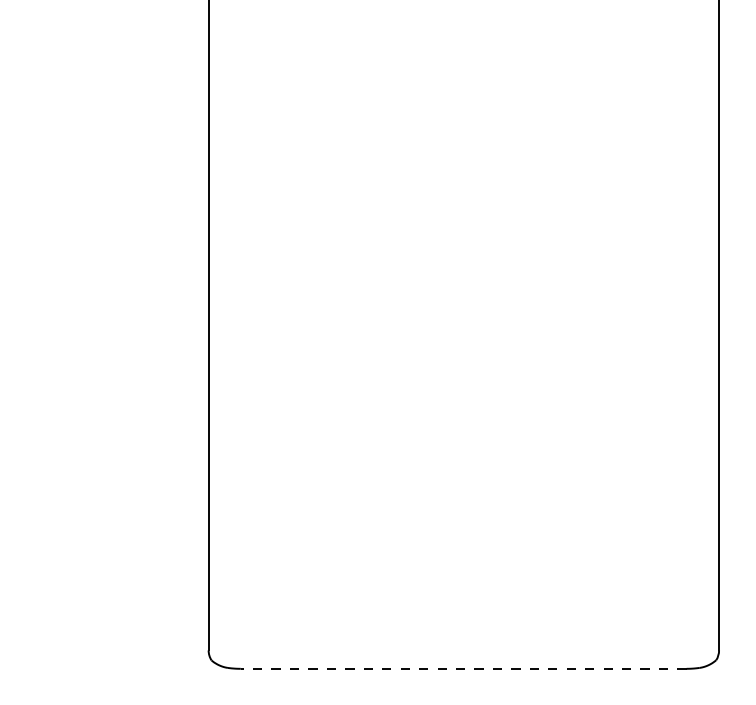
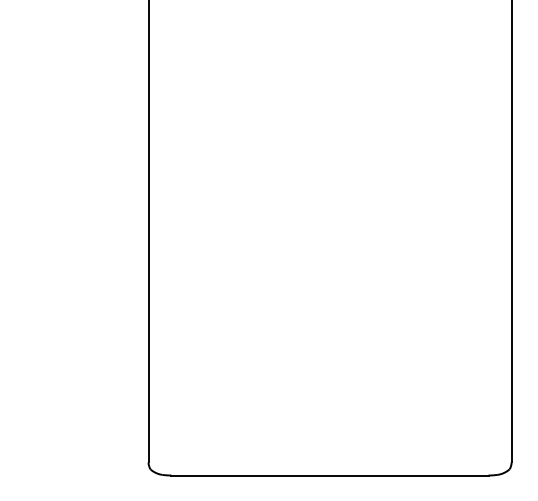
line: (463, 668) -> (329, 475), dashed -> solid

